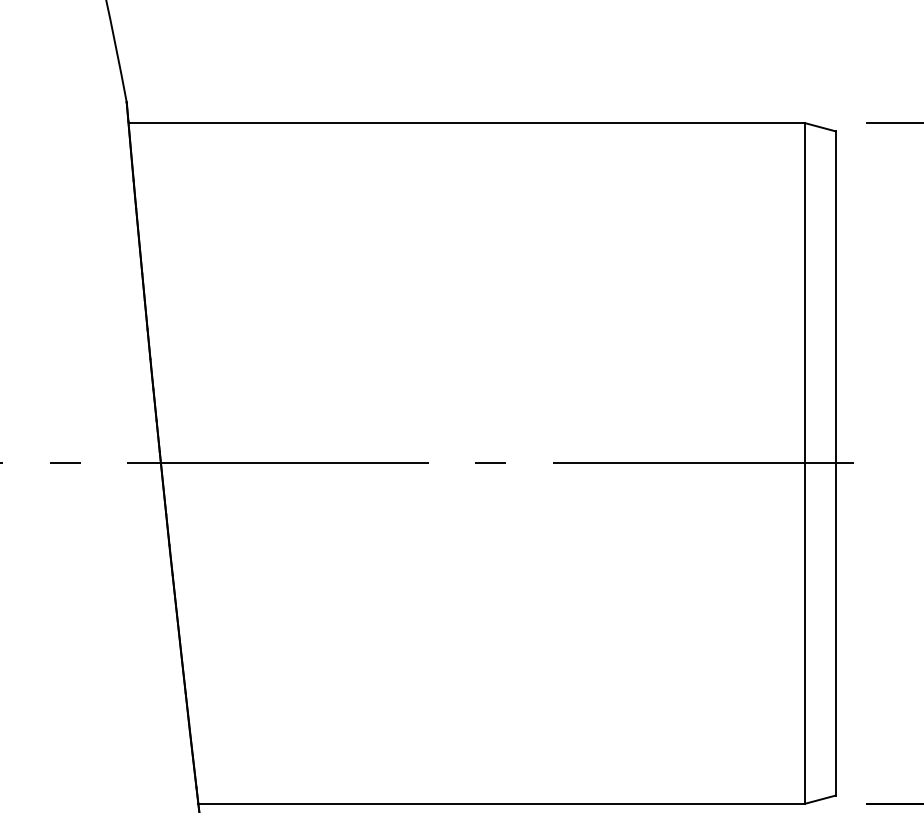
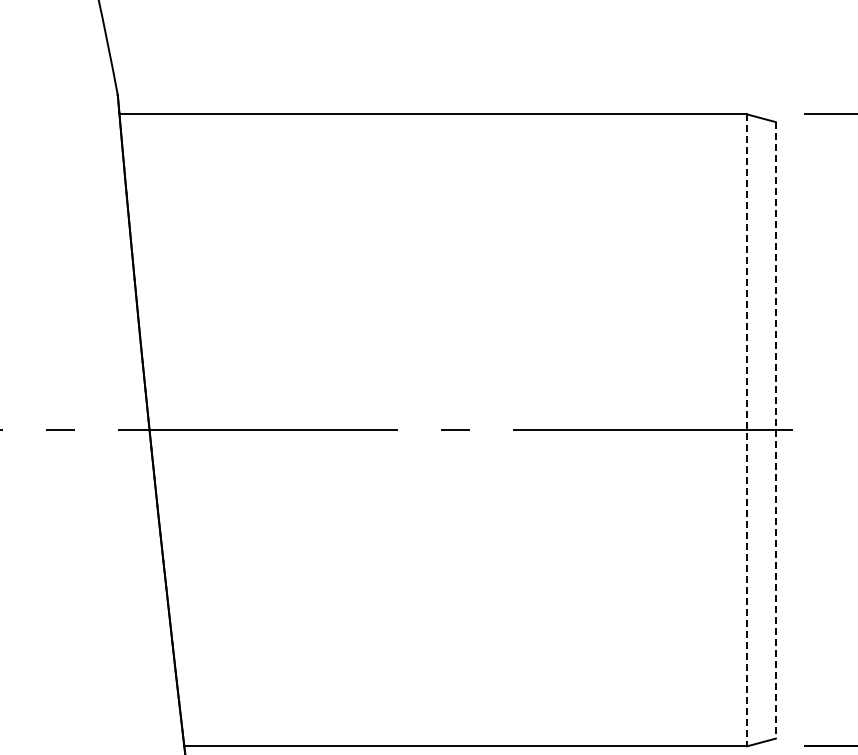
line: (805, 463) -> (747, 430), solid -> dashed
line: (835, 463) -> (775, 430), solid -> dashed

